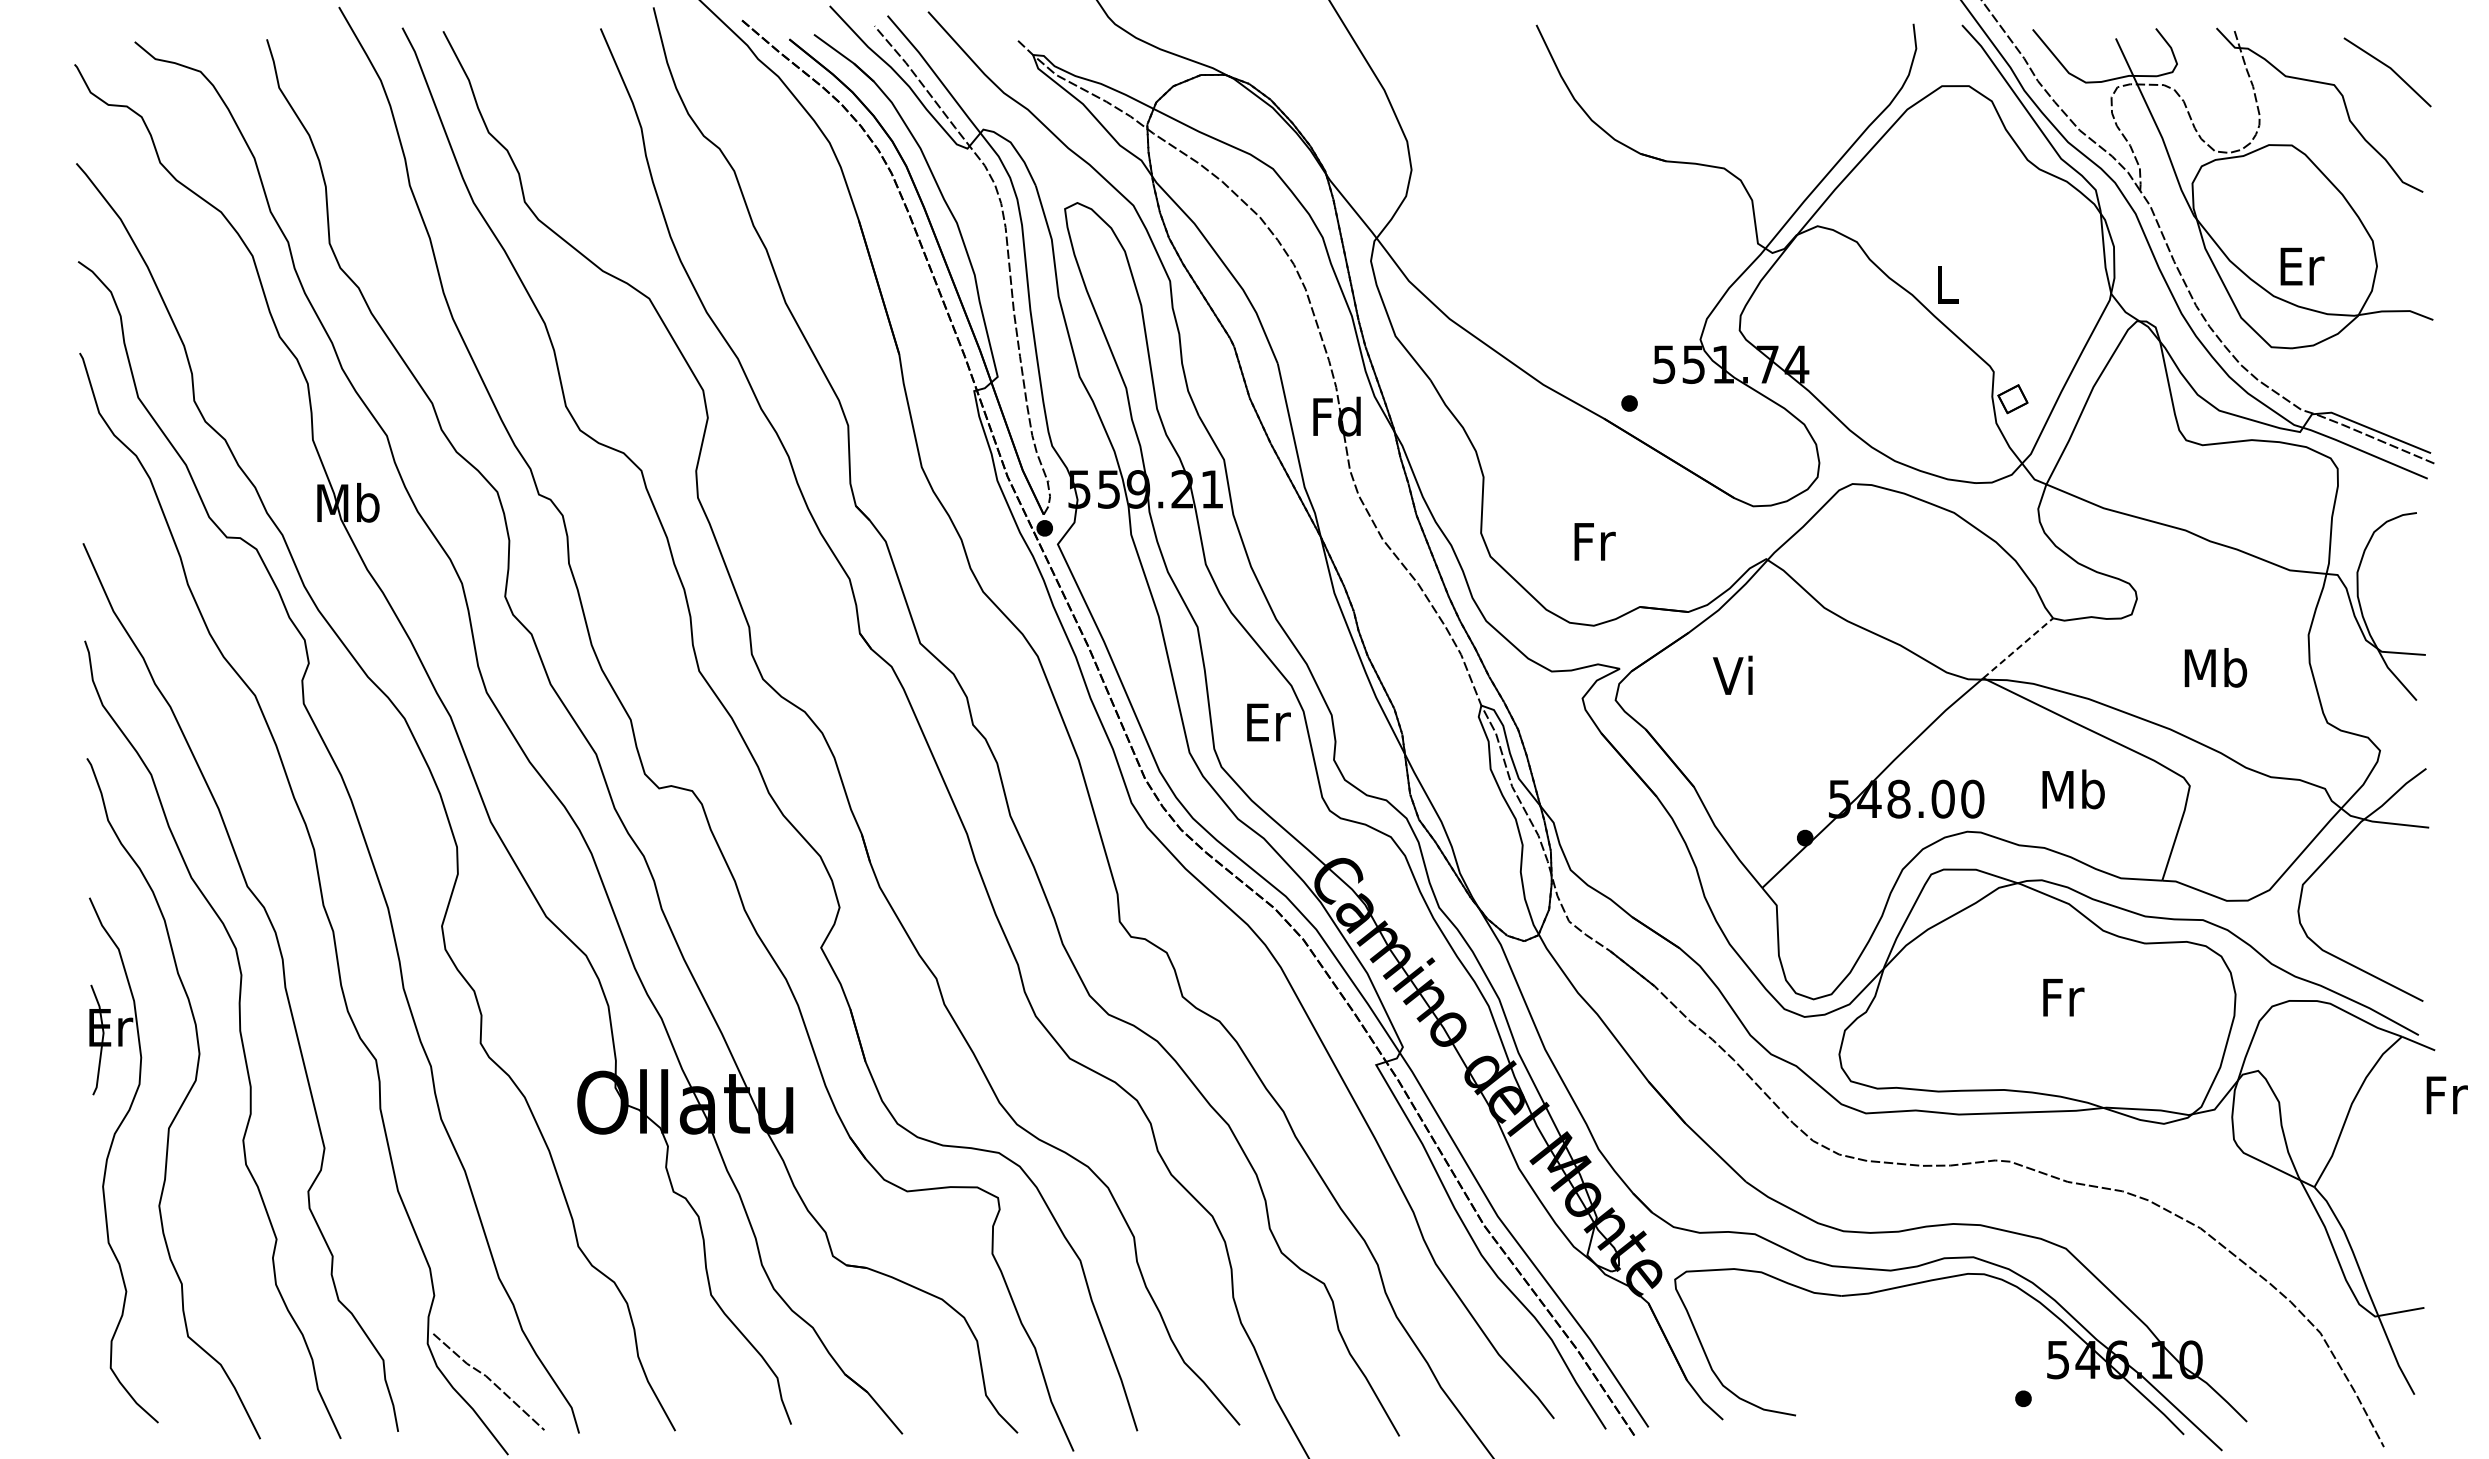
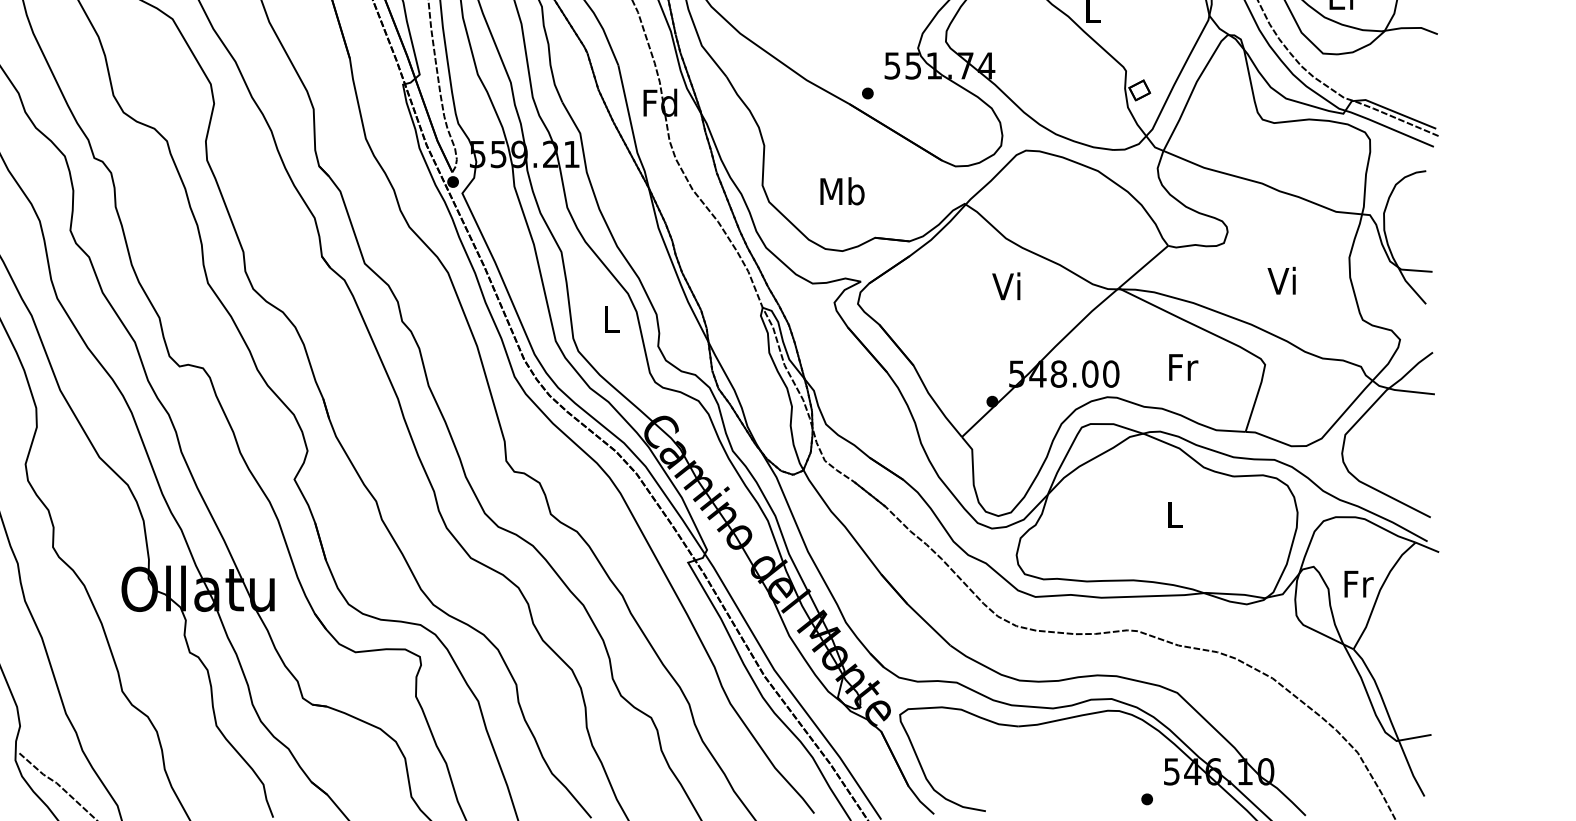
text: (1593, 541) -> (842, 191), Fr -> Mb
line: (2018, 648) -> (1143, 267), dashed -> solid
text: (2215, 667) -> (1283, 280), Mb -> Vi
text: (1732, 674) -> (1006, 285), moved
text: (1268, 722) -> (611, 319), Er -> L
text: (2073, 789) -> (1182, 367), Mb -> Fr
text: (2063, 997) -> (1175, 514), Fr -> L
text: (2446, 1095) -> (1358, 584), moved

